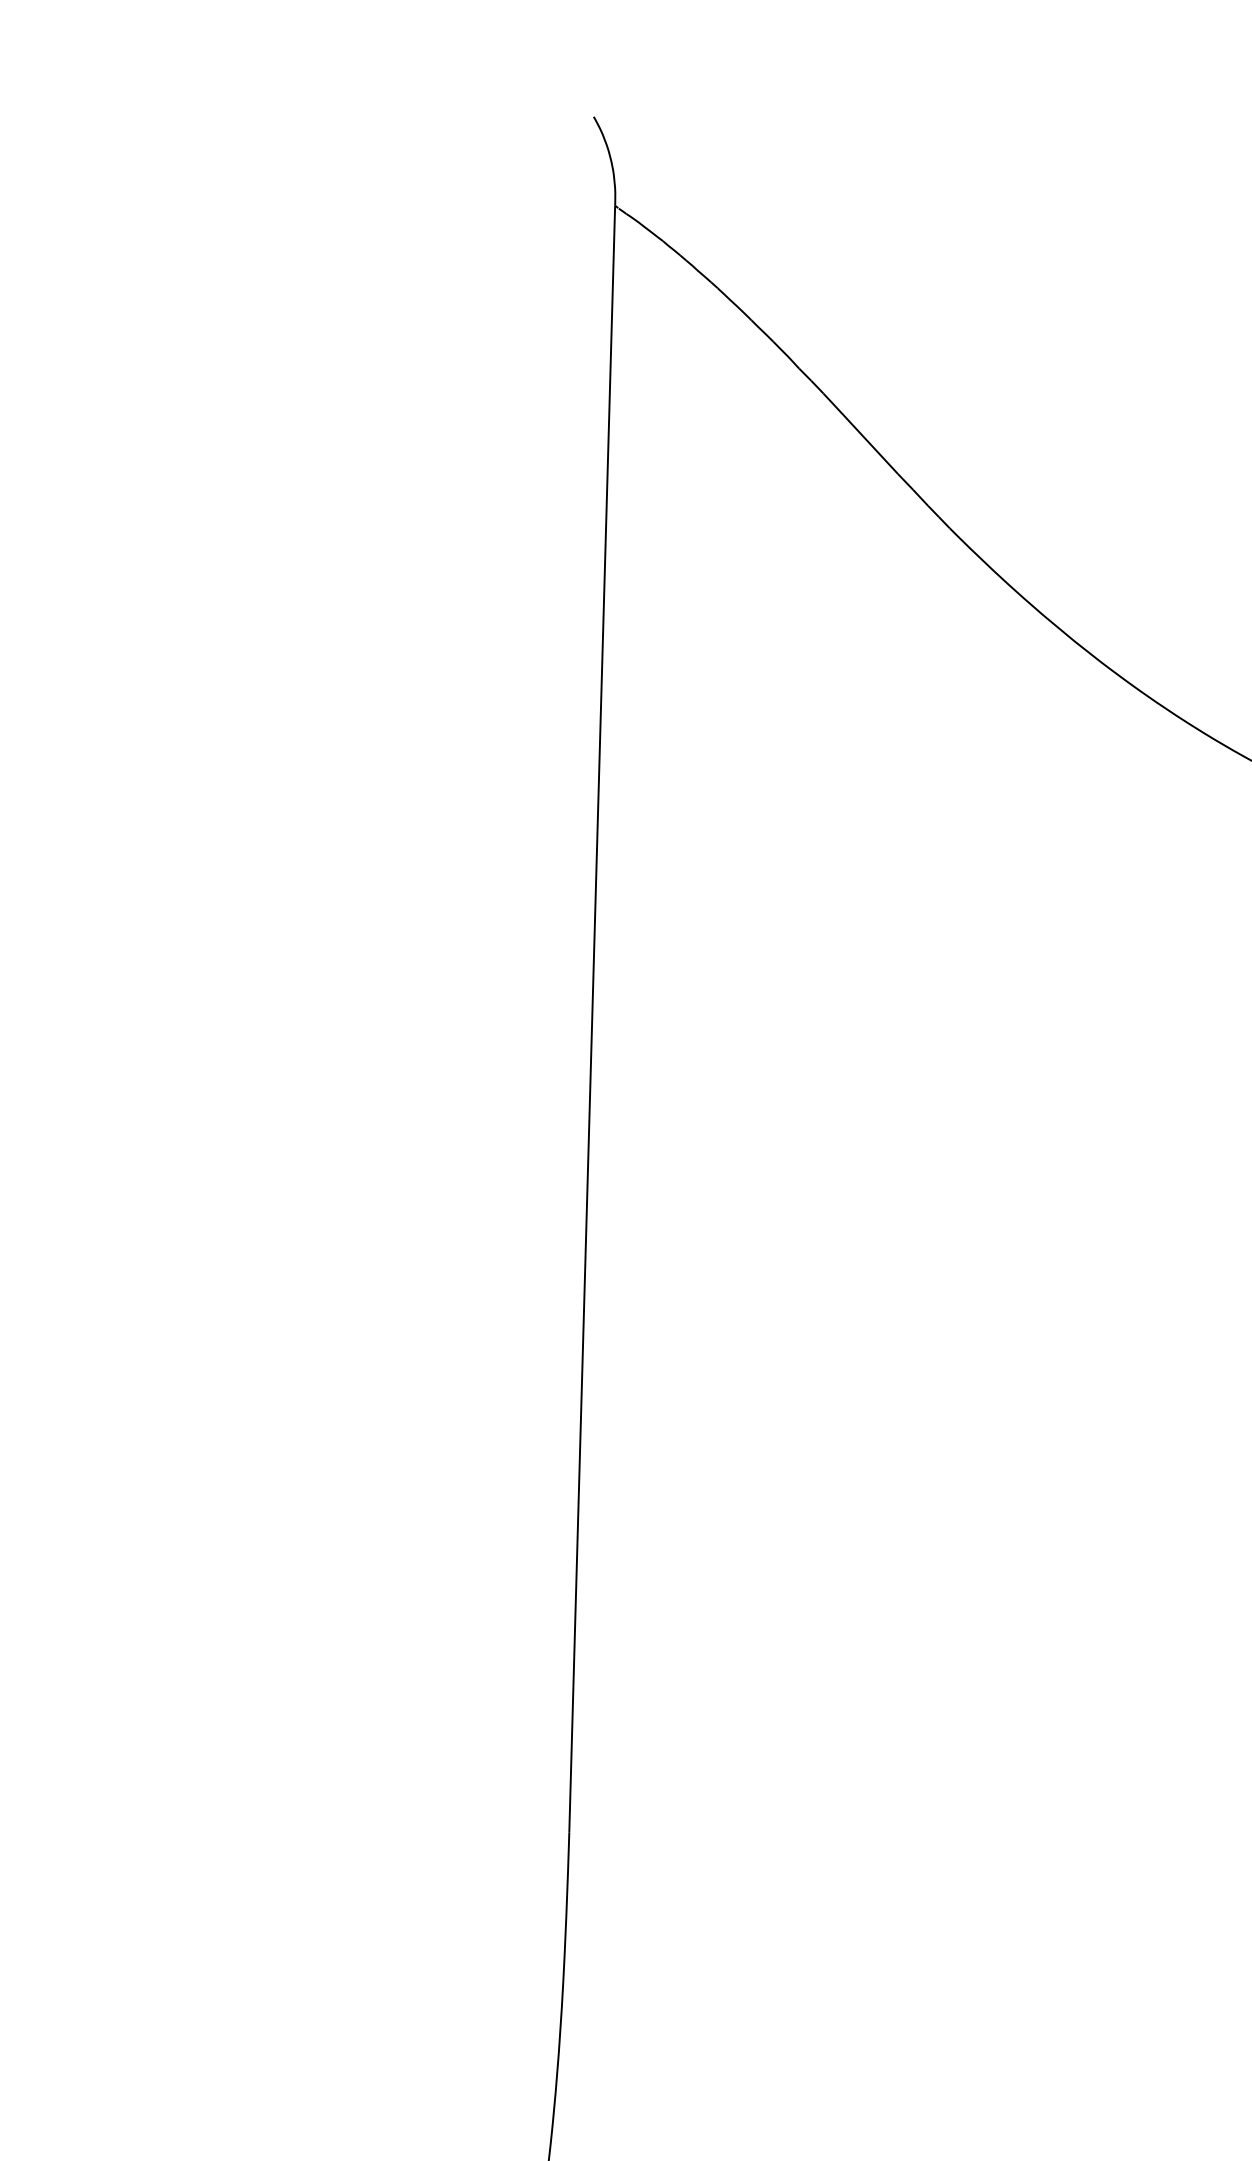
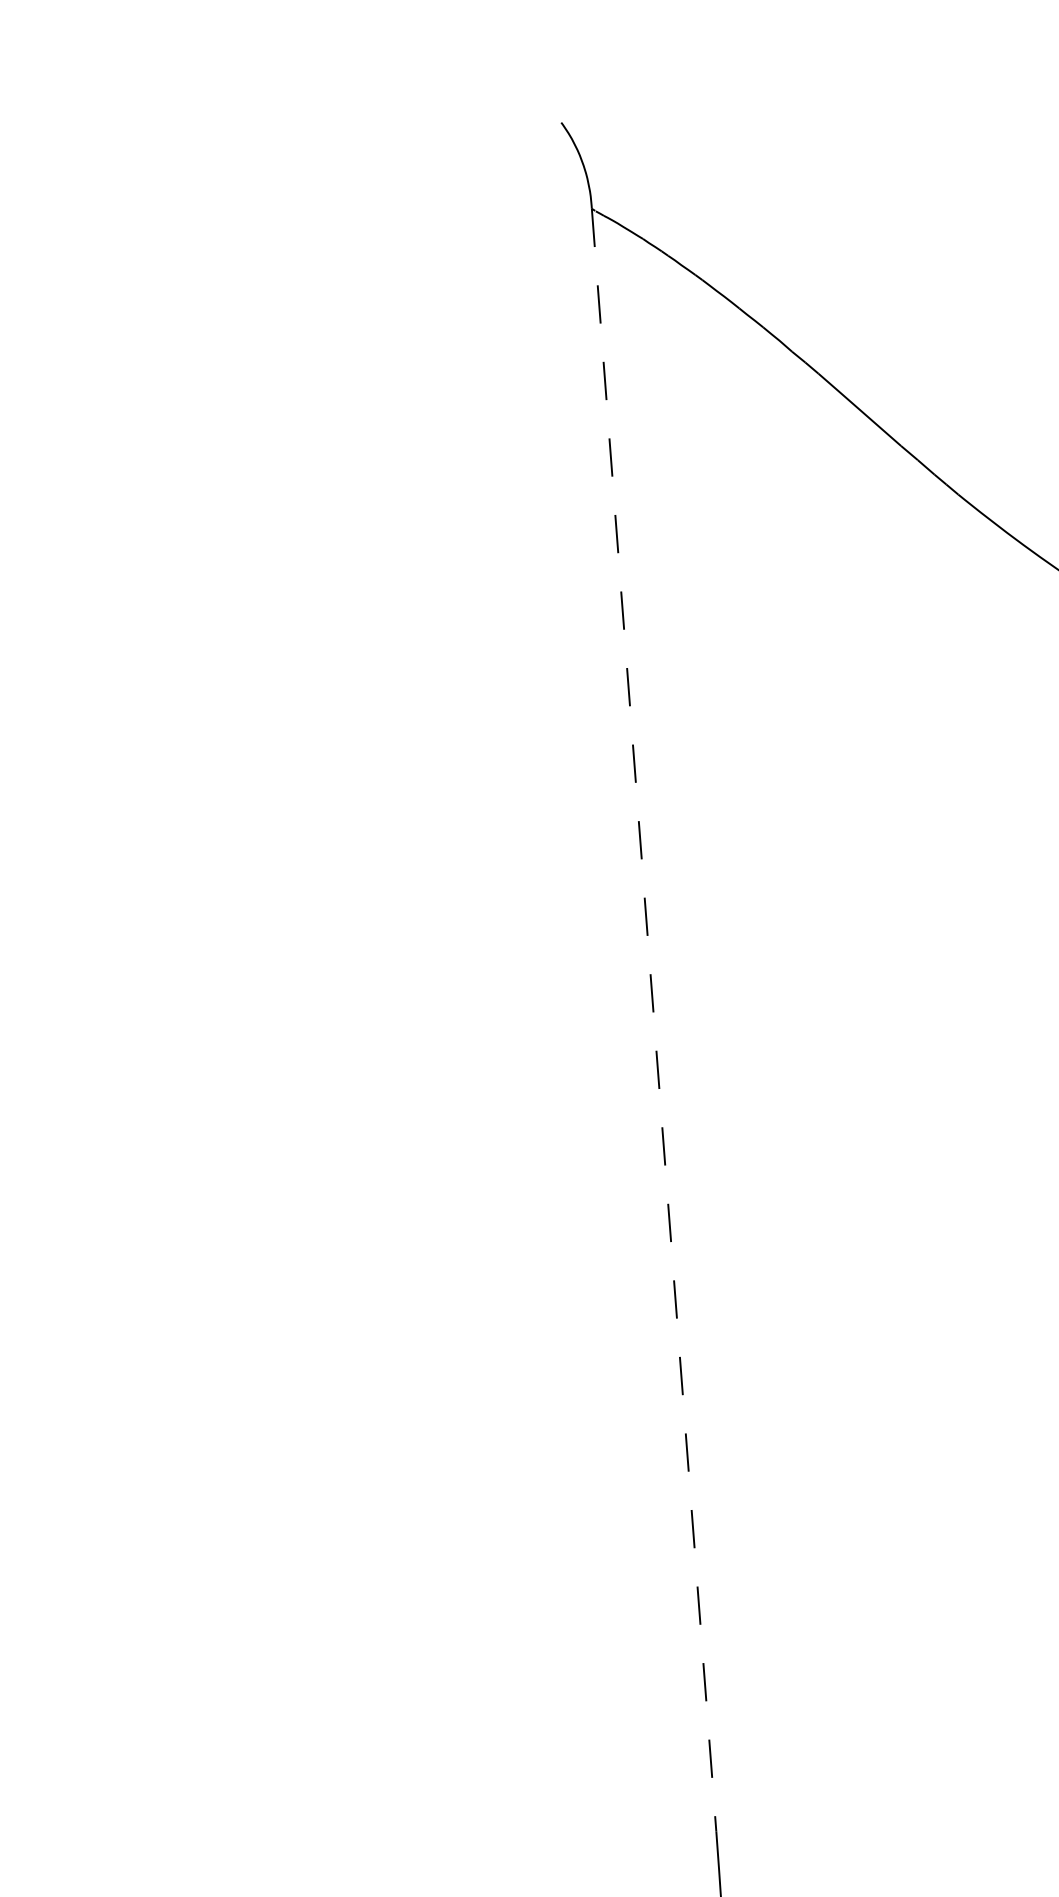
line: (592, 1018) -> (654, 1019), solid -> dashed

